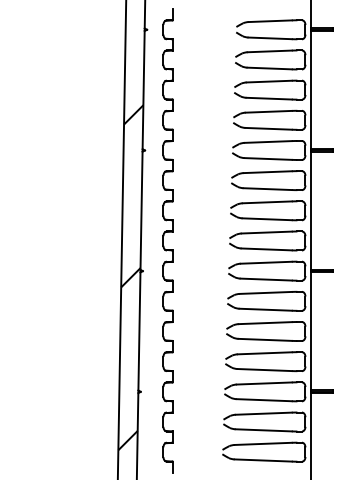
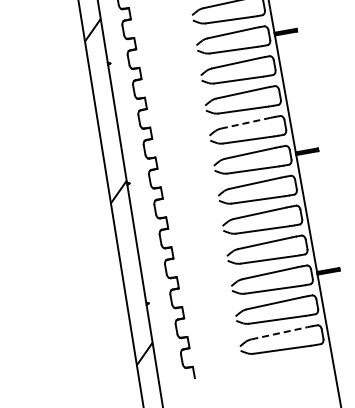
line: (267, 232) -> (246, 123), solid -> dashed
line: (263, 443) -> (279, 332), solid -> dashed

